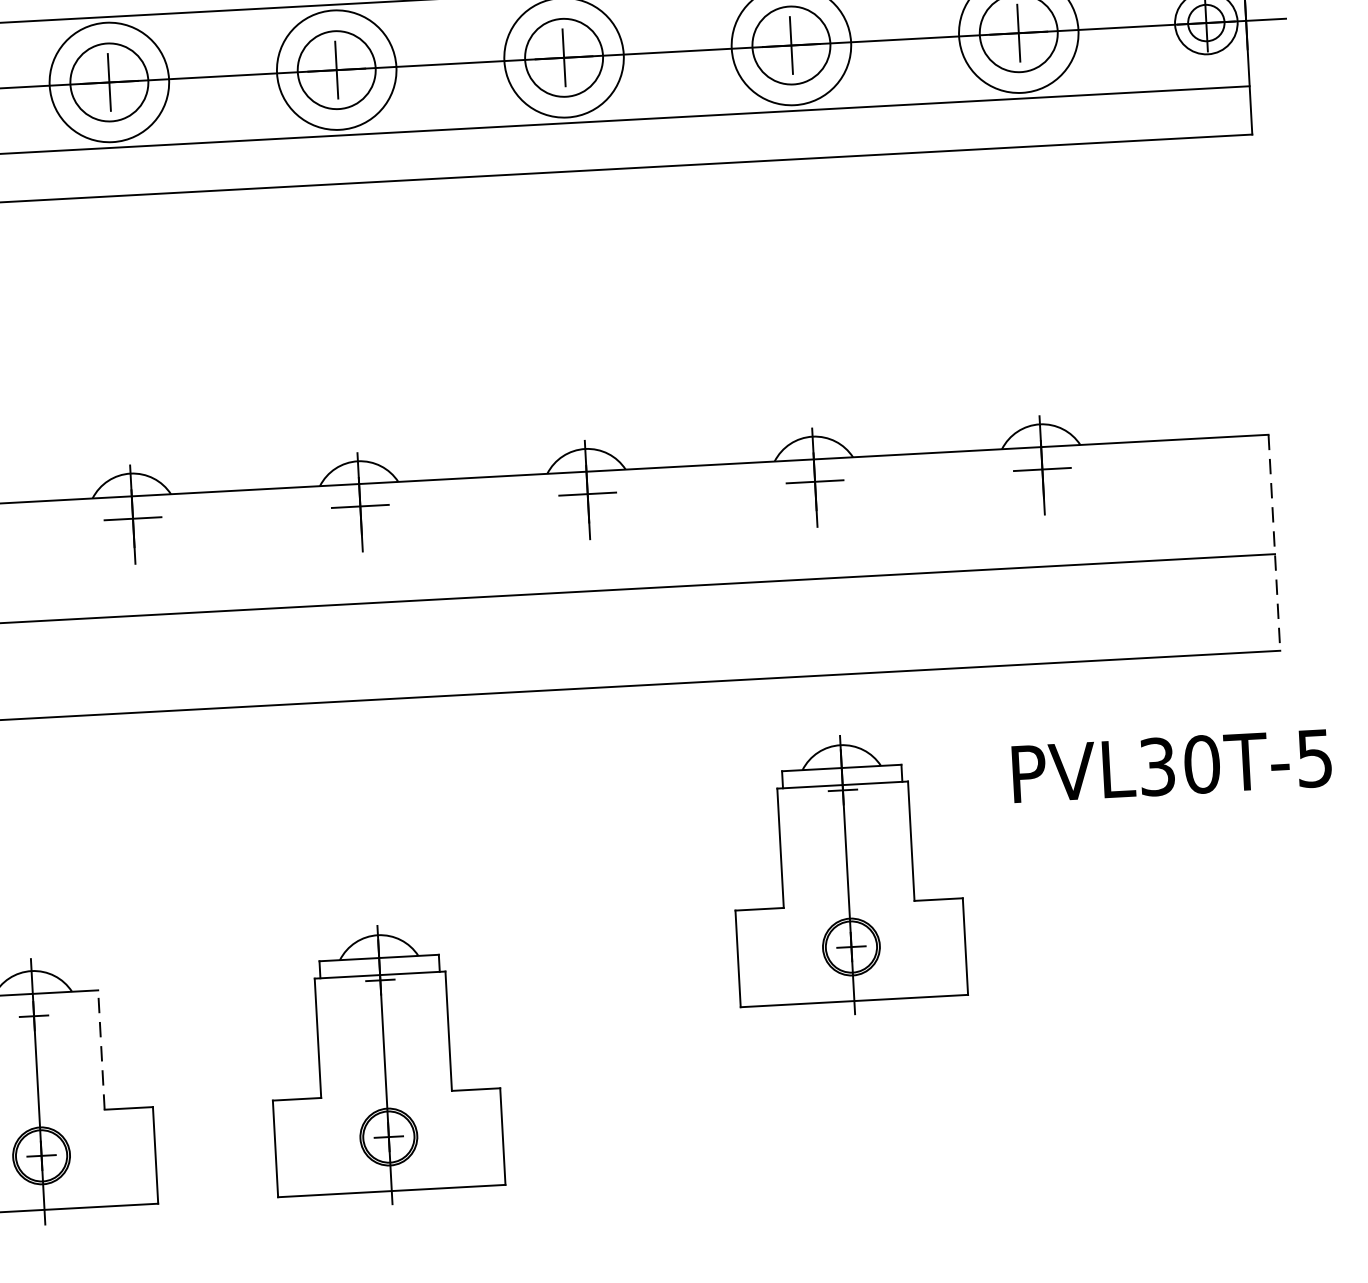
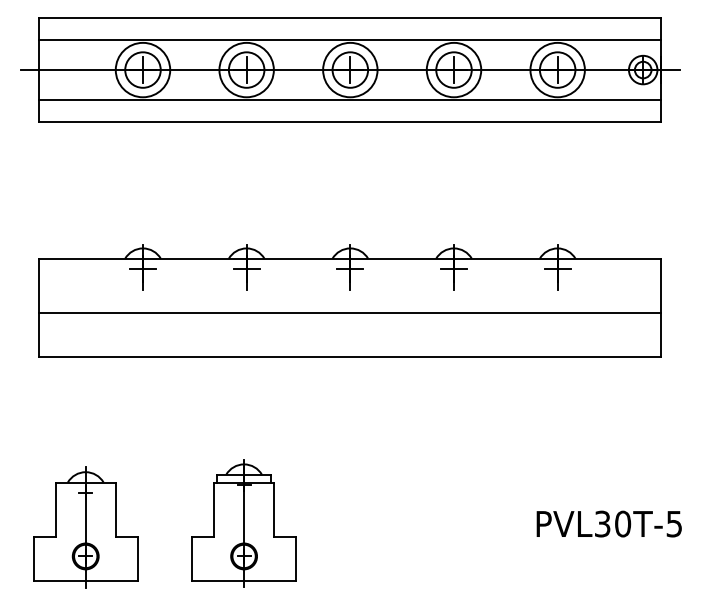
line: (1274, 543) -> (661, 308), dashed -> solid
text: (1170, 764) -> (608, 523), moved
part: (846, 874) -> (458, 448), removed
line: (101, 1049) -> (115, 509), dashed -> solid

